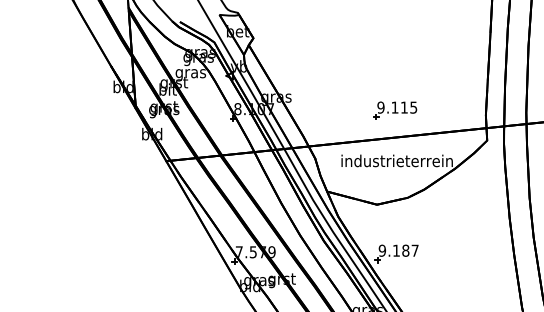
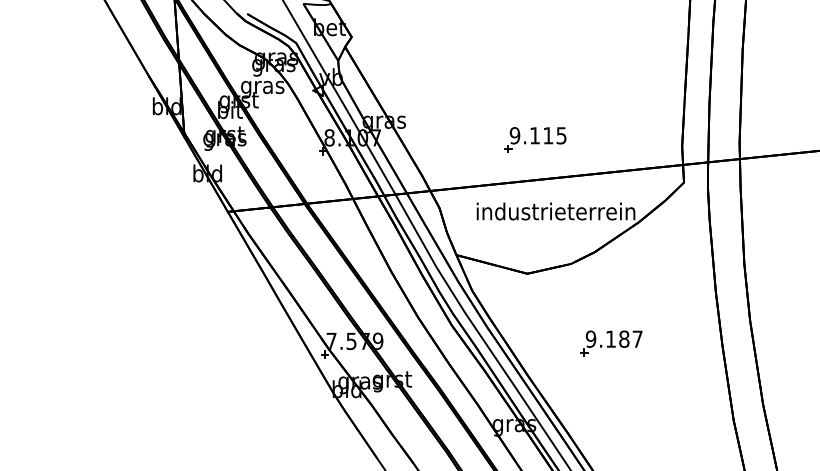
part: (395, 110) -> (535, 139), moved
part: (396, 253) -> (611, 343), moved

